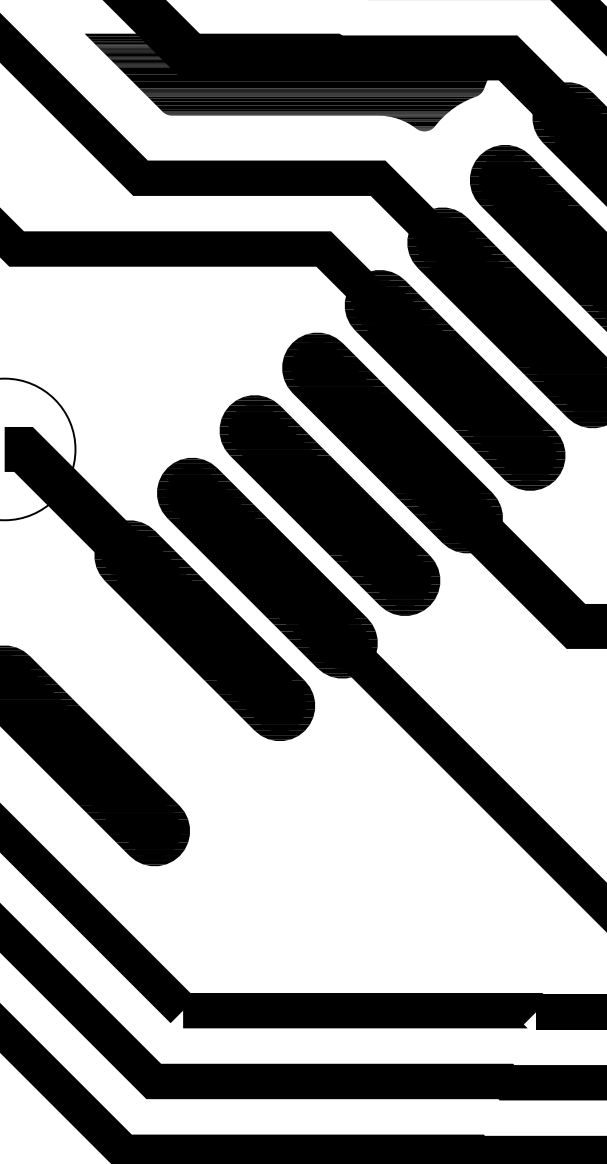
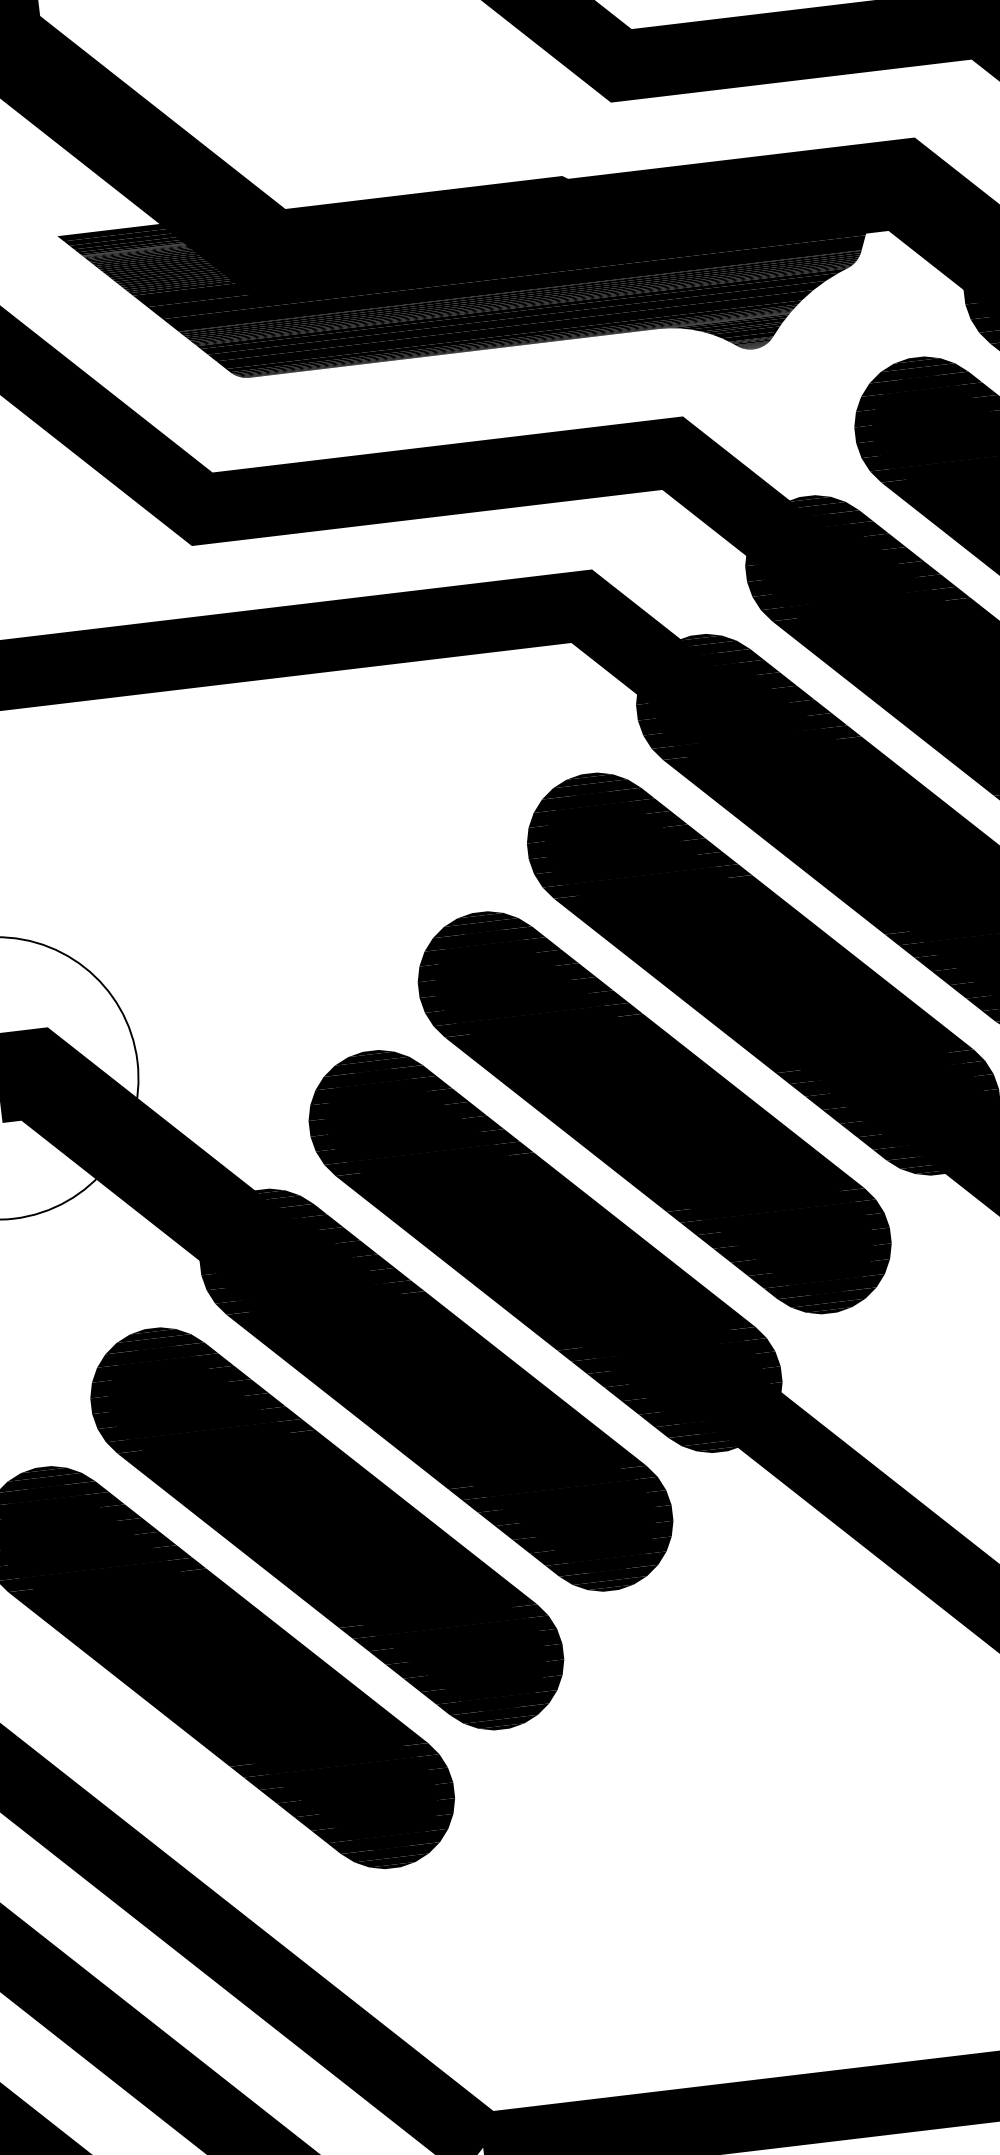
part: (142, 693) -> (327, 1529), added

